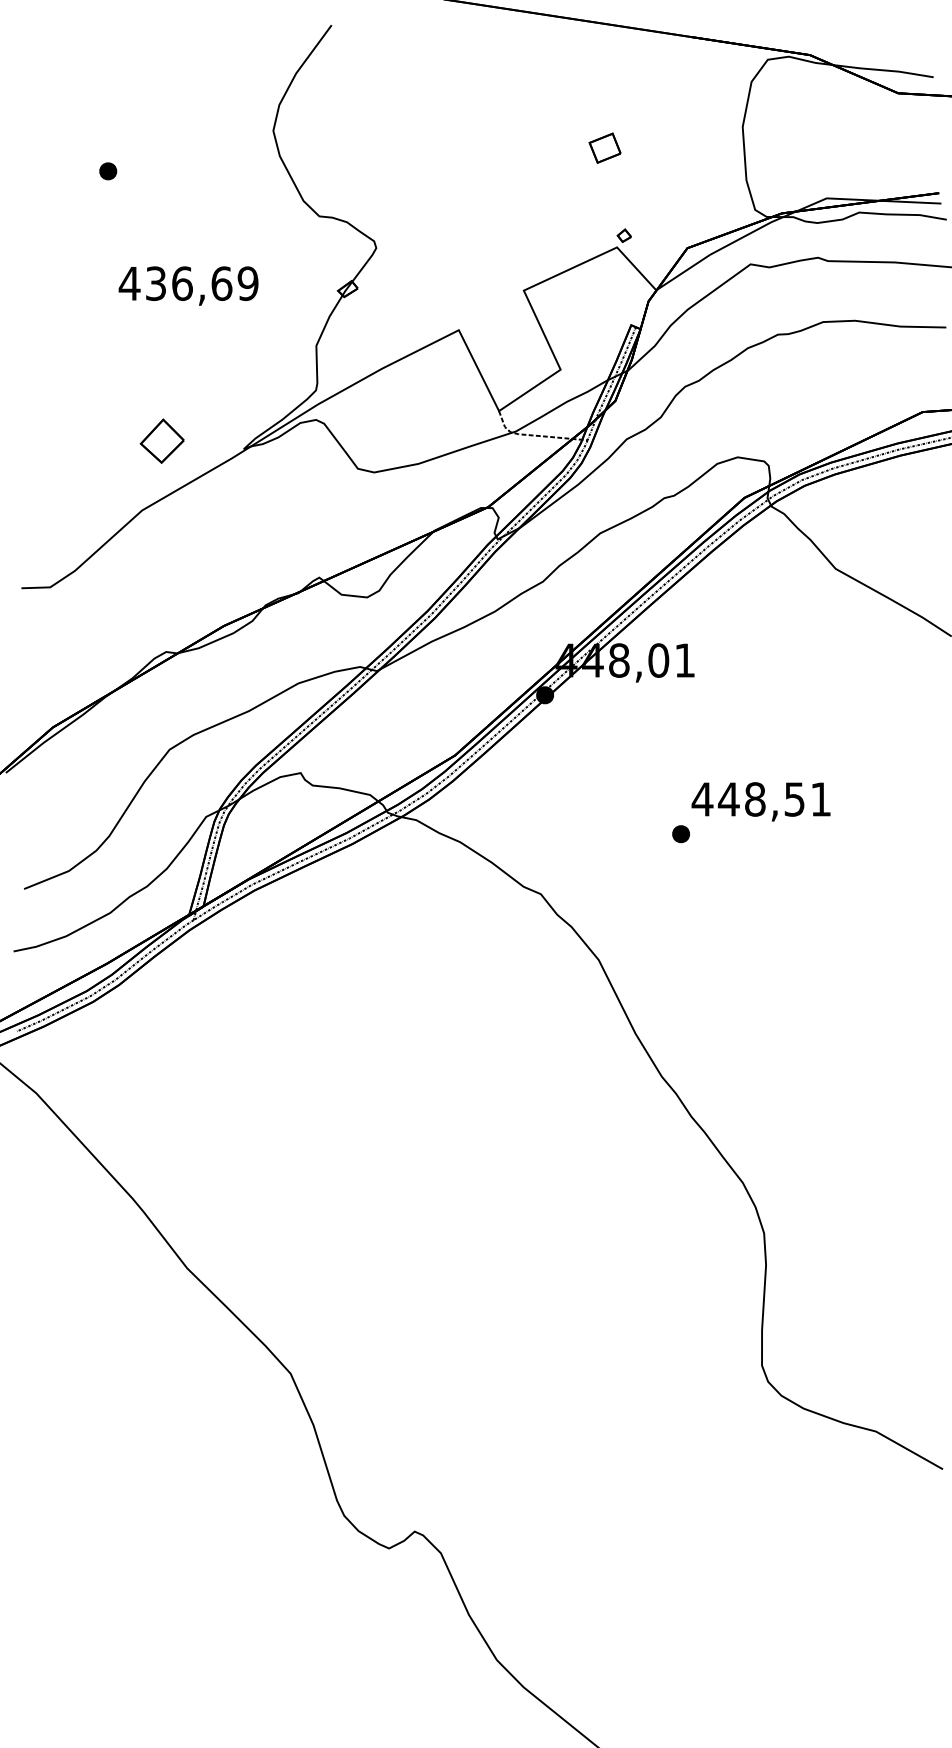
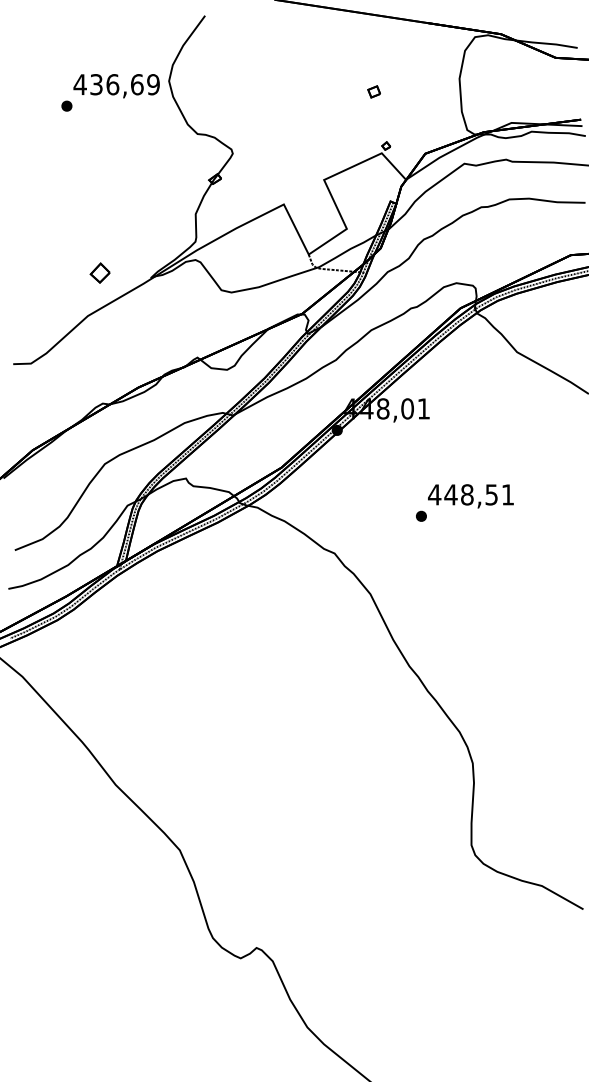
part: (603, 147) -> (373, 91), size x0.62
text: (188, 286) -> (116, 86), moved
part: (160, 440) -> (99, 272), size x0.71

